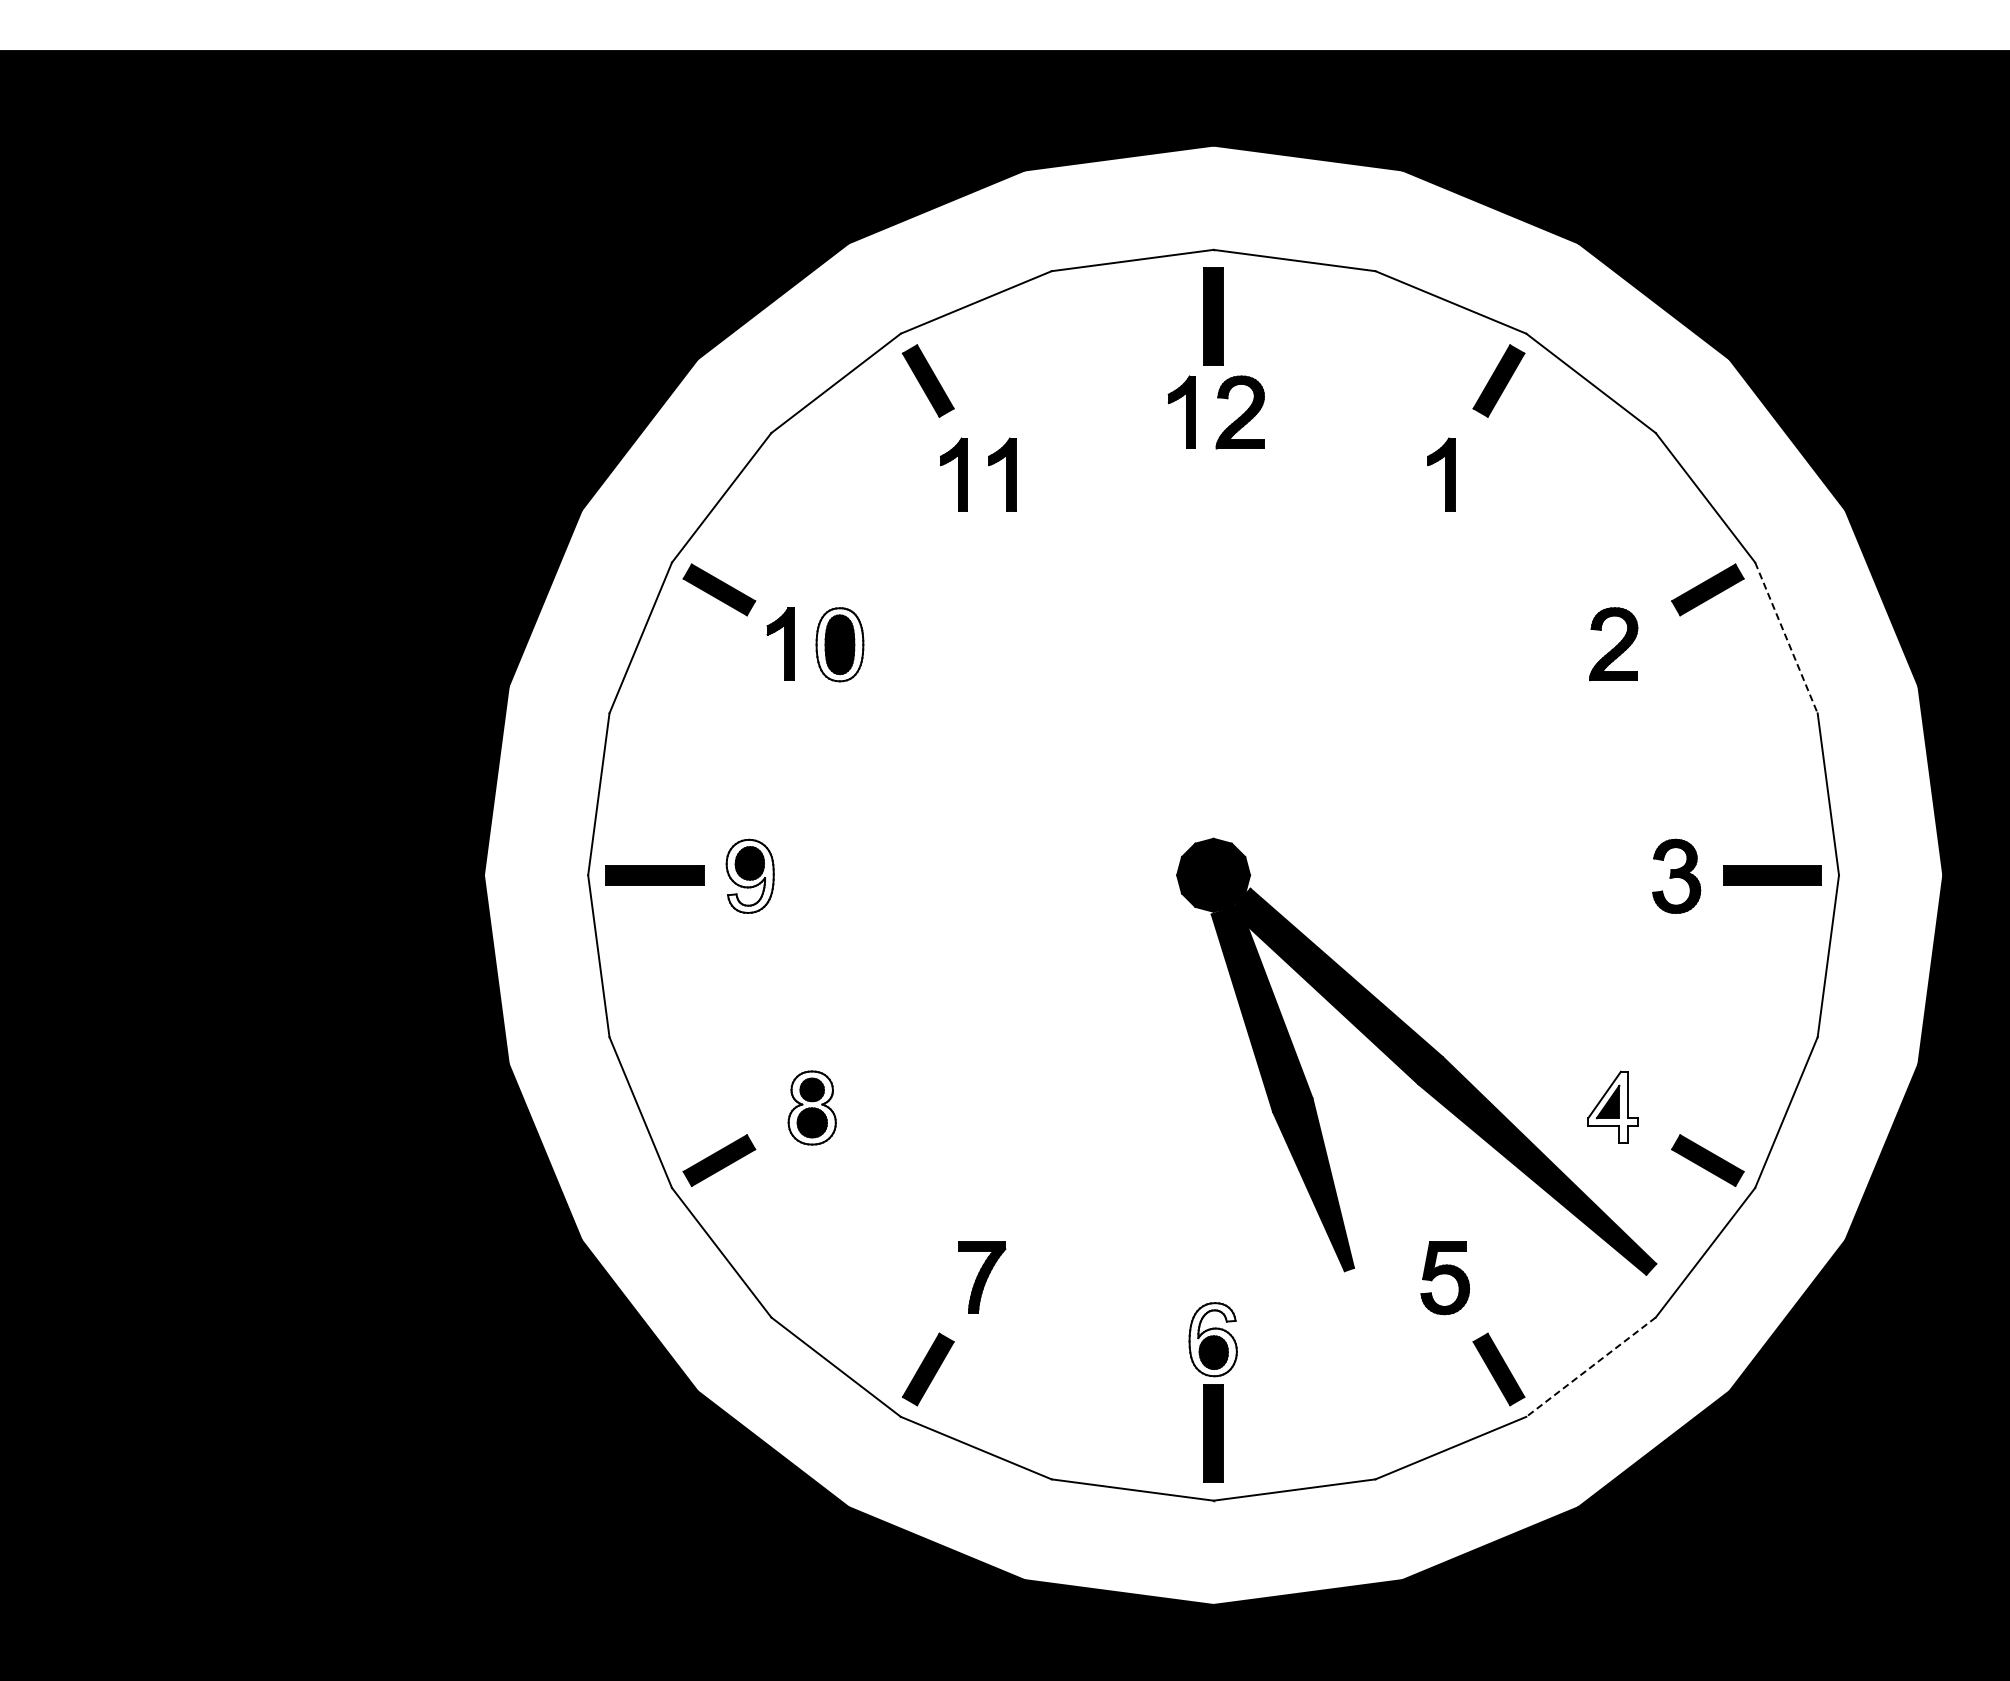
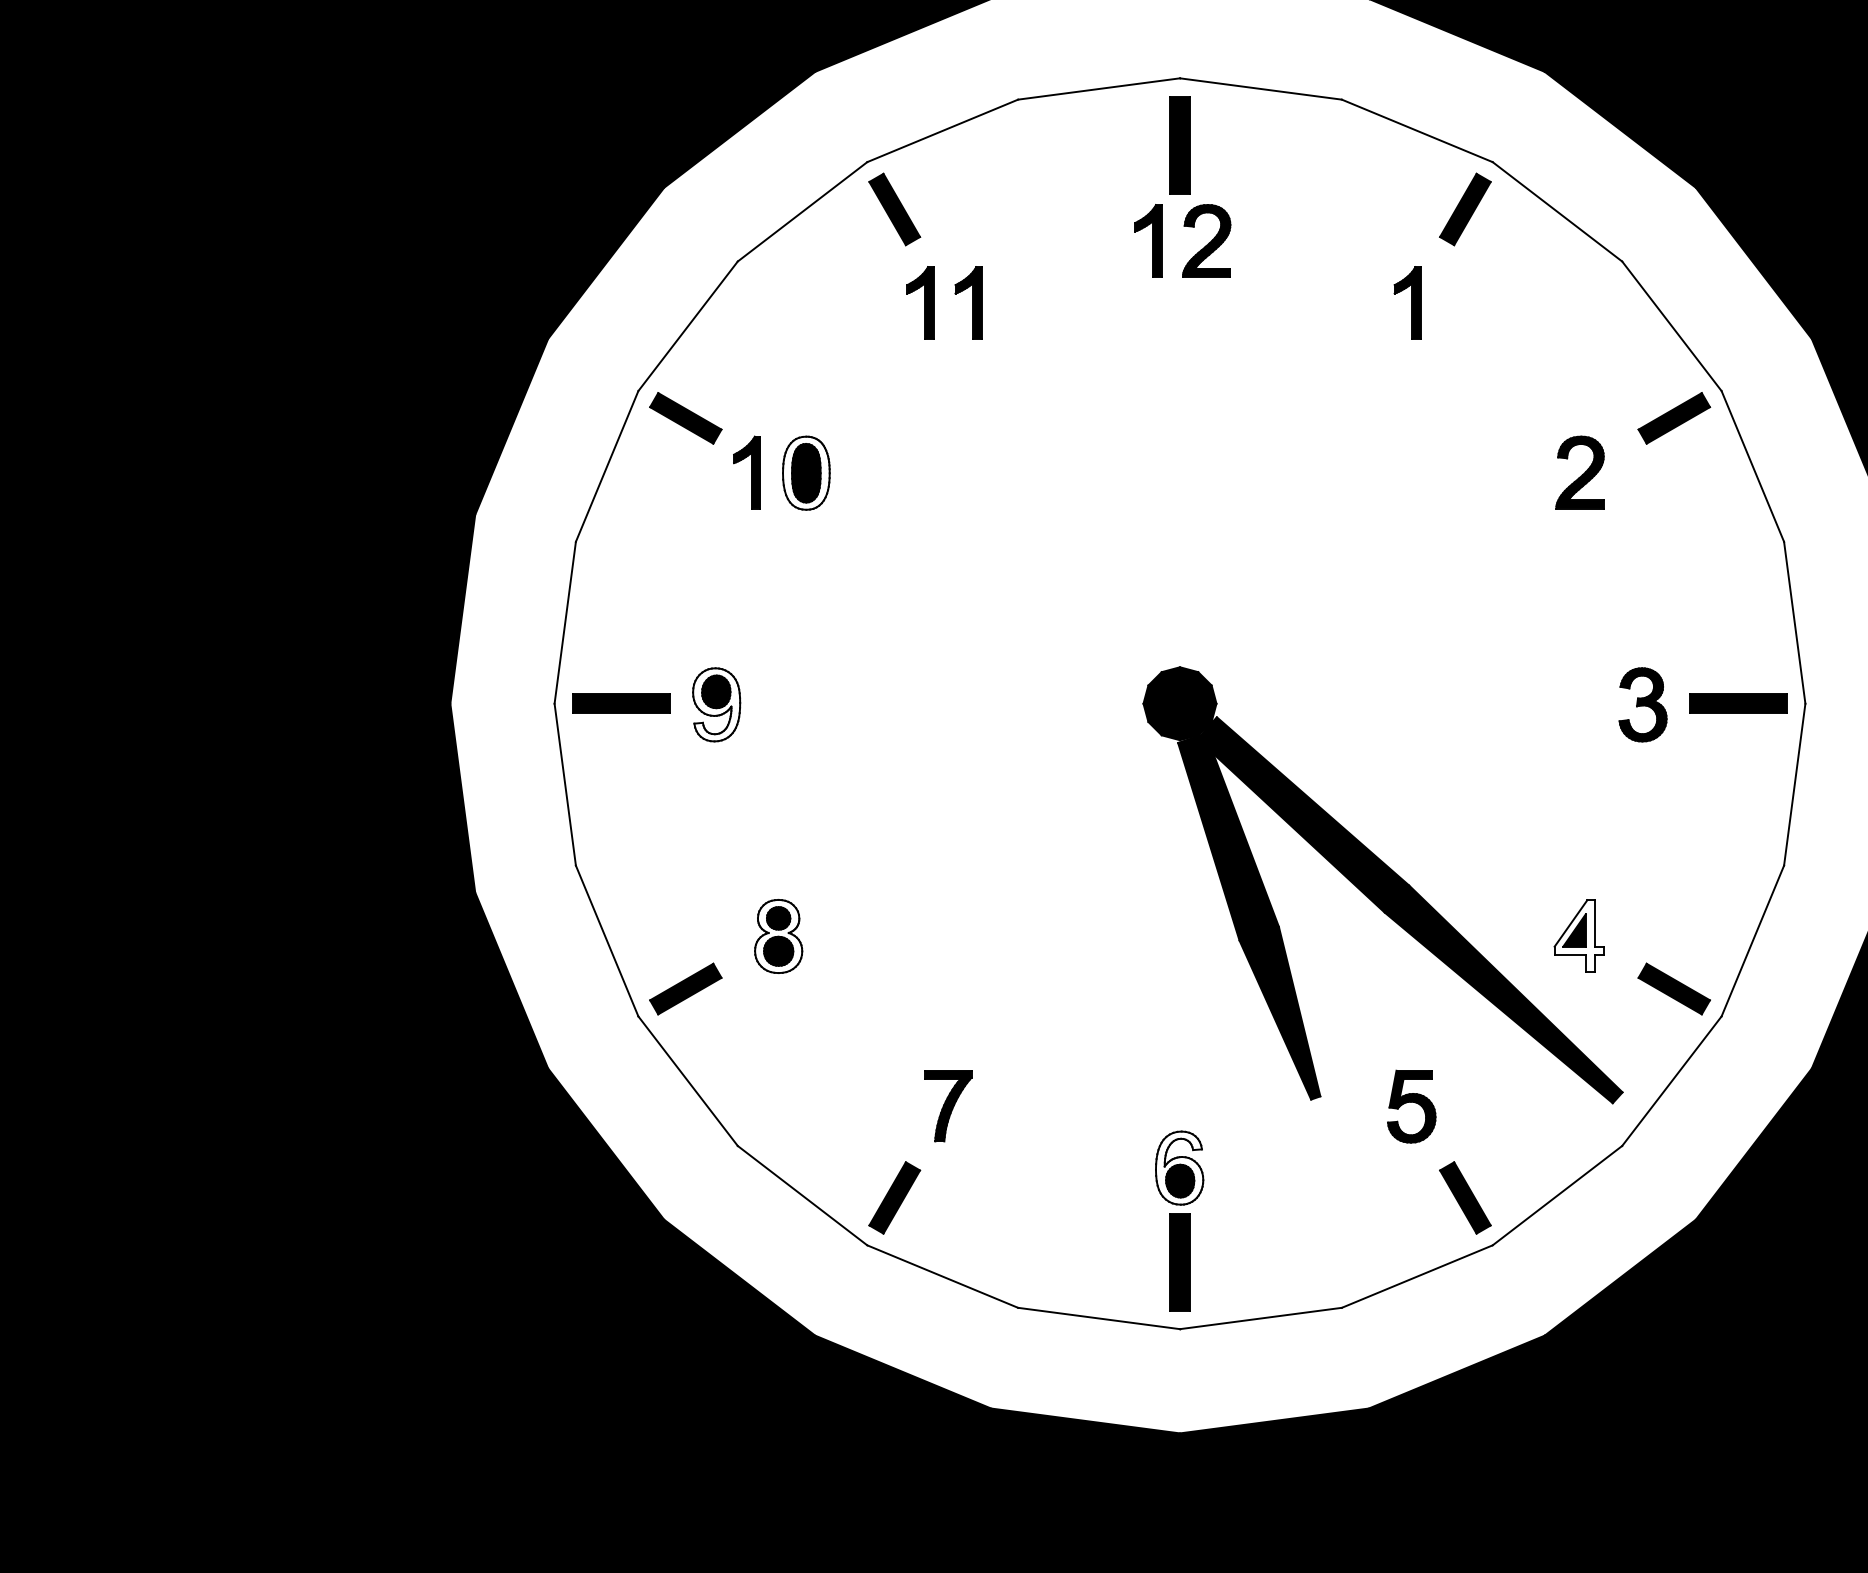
line: (1786, 637) -> (1752, 465), dashed -> solid
line: (1591, 1367) -> (1557, 1195), dashed -> solid

